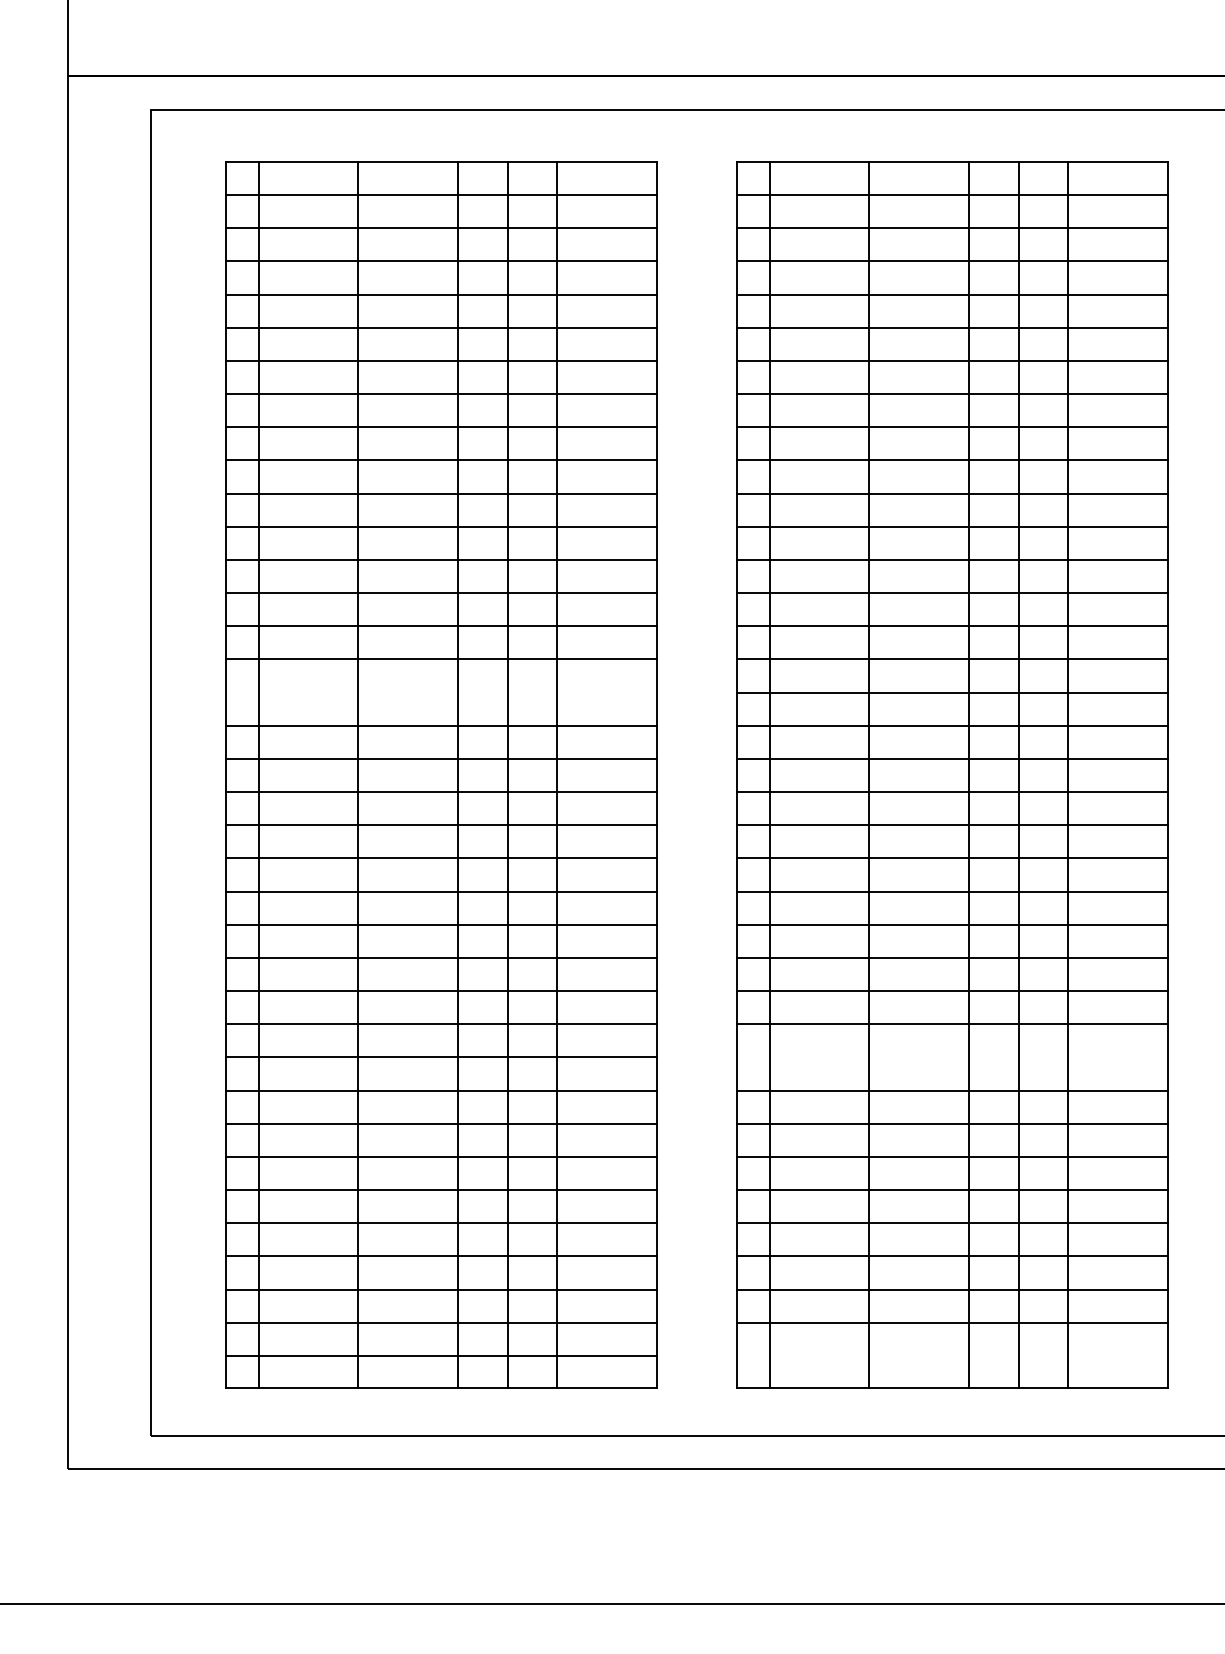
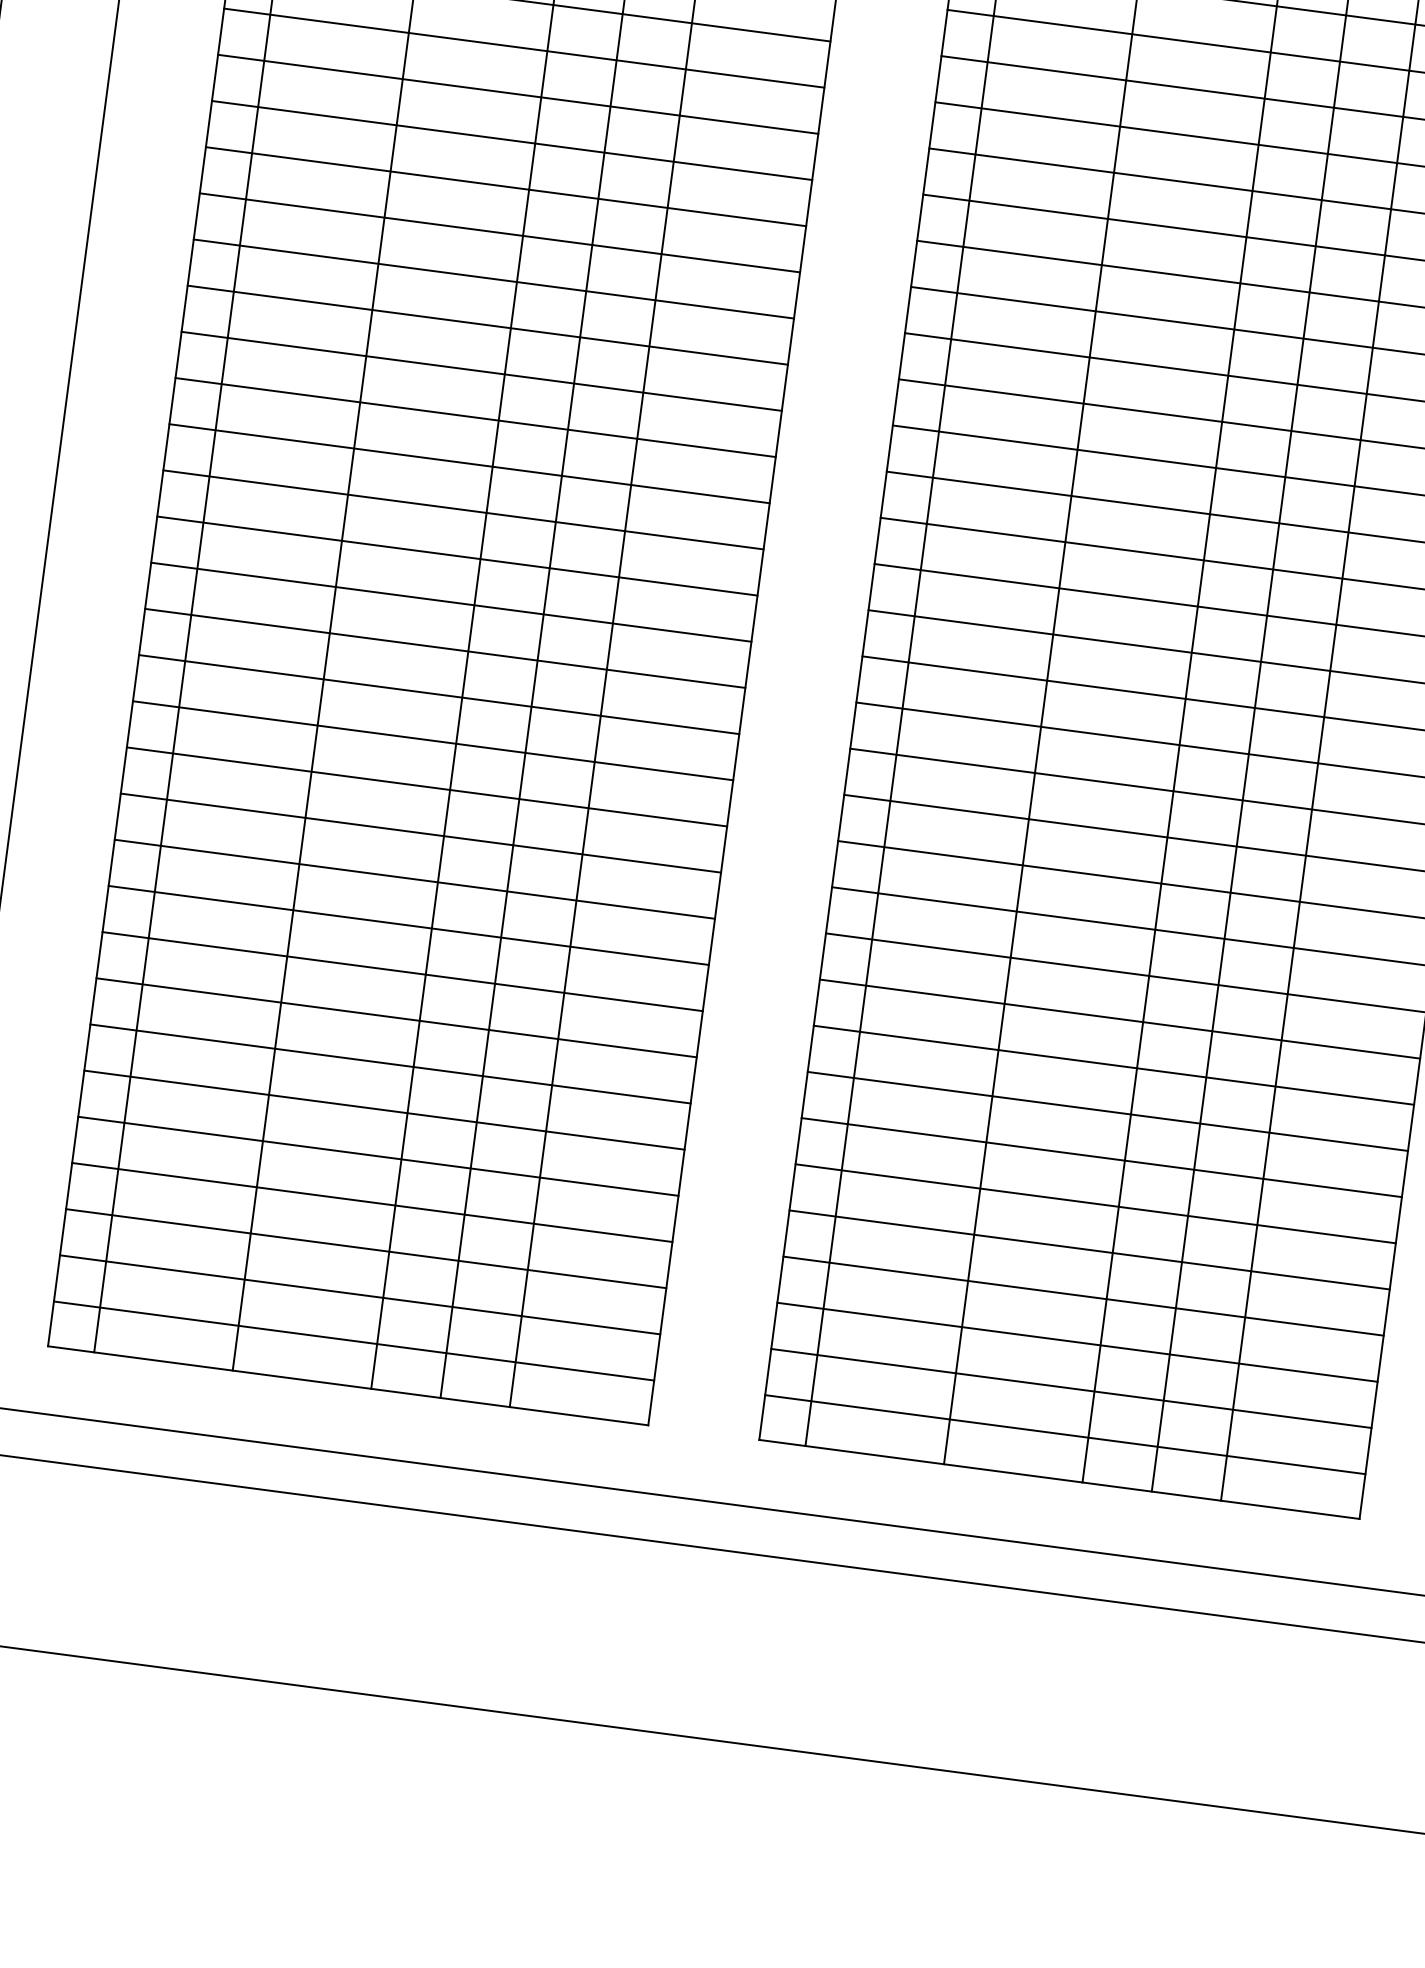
line: (440, 692) -> (474, 417), added
line: (951, 1057) -> (1118, 1019), added
line: (951, 1355) -> (1064, 1433), added

